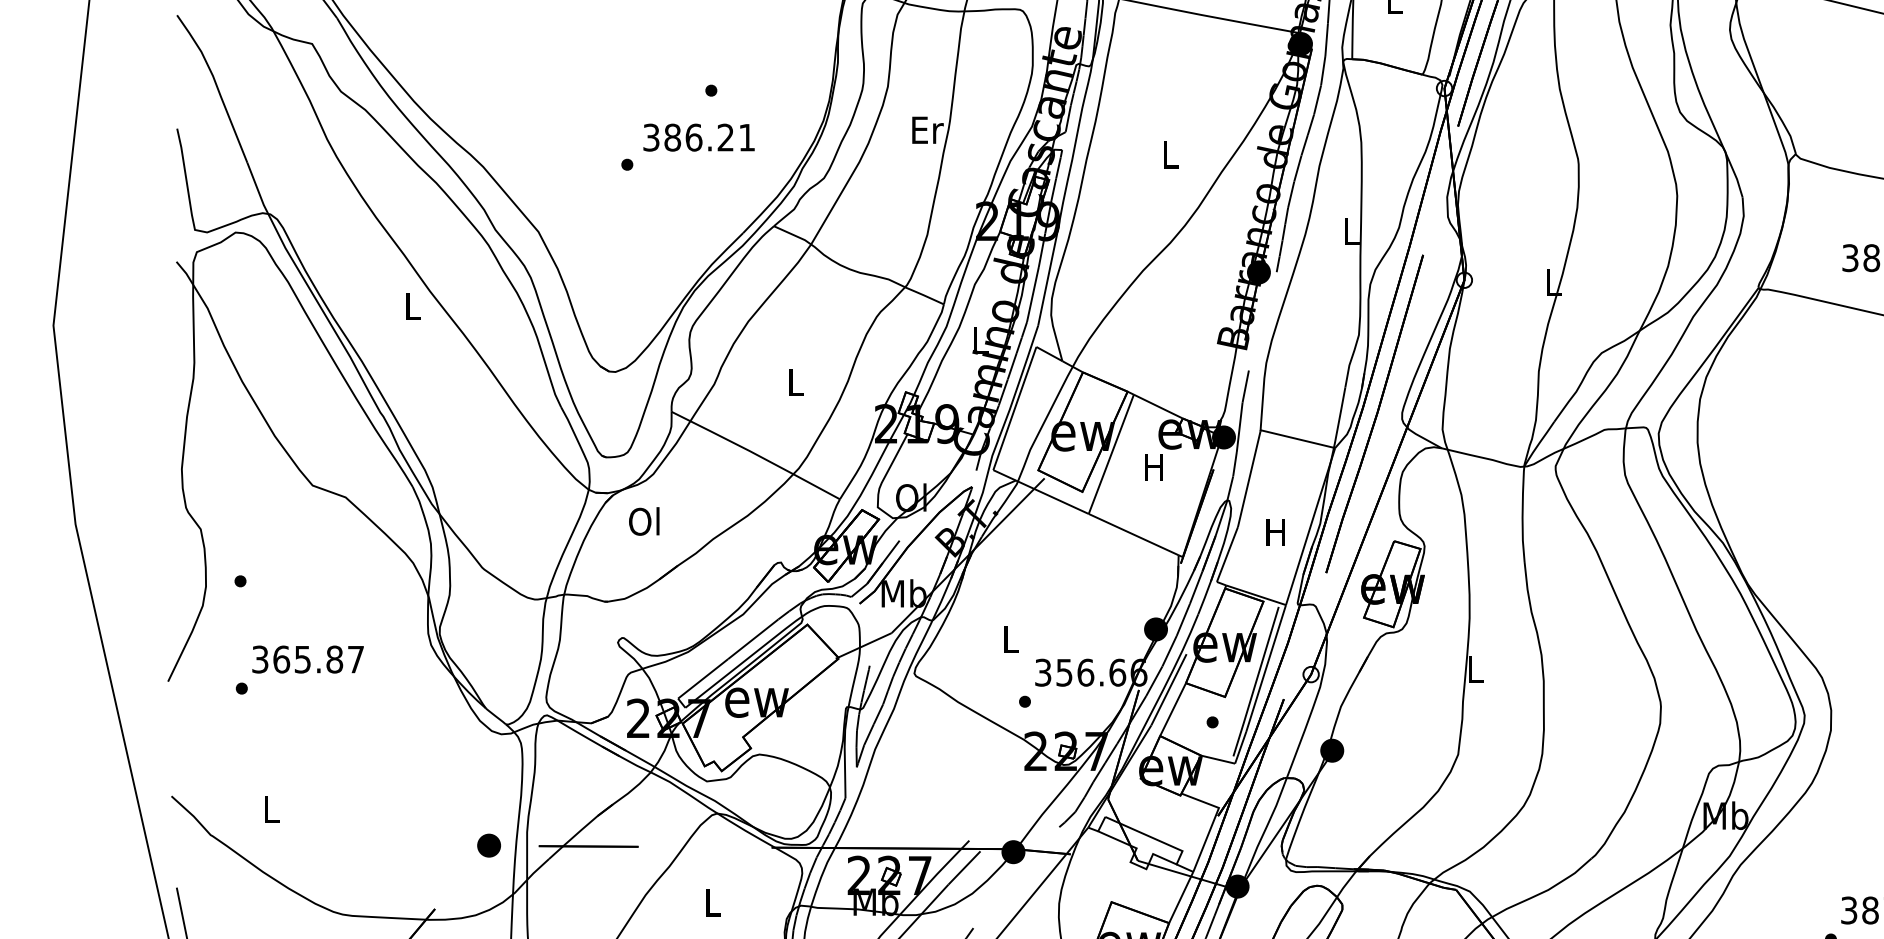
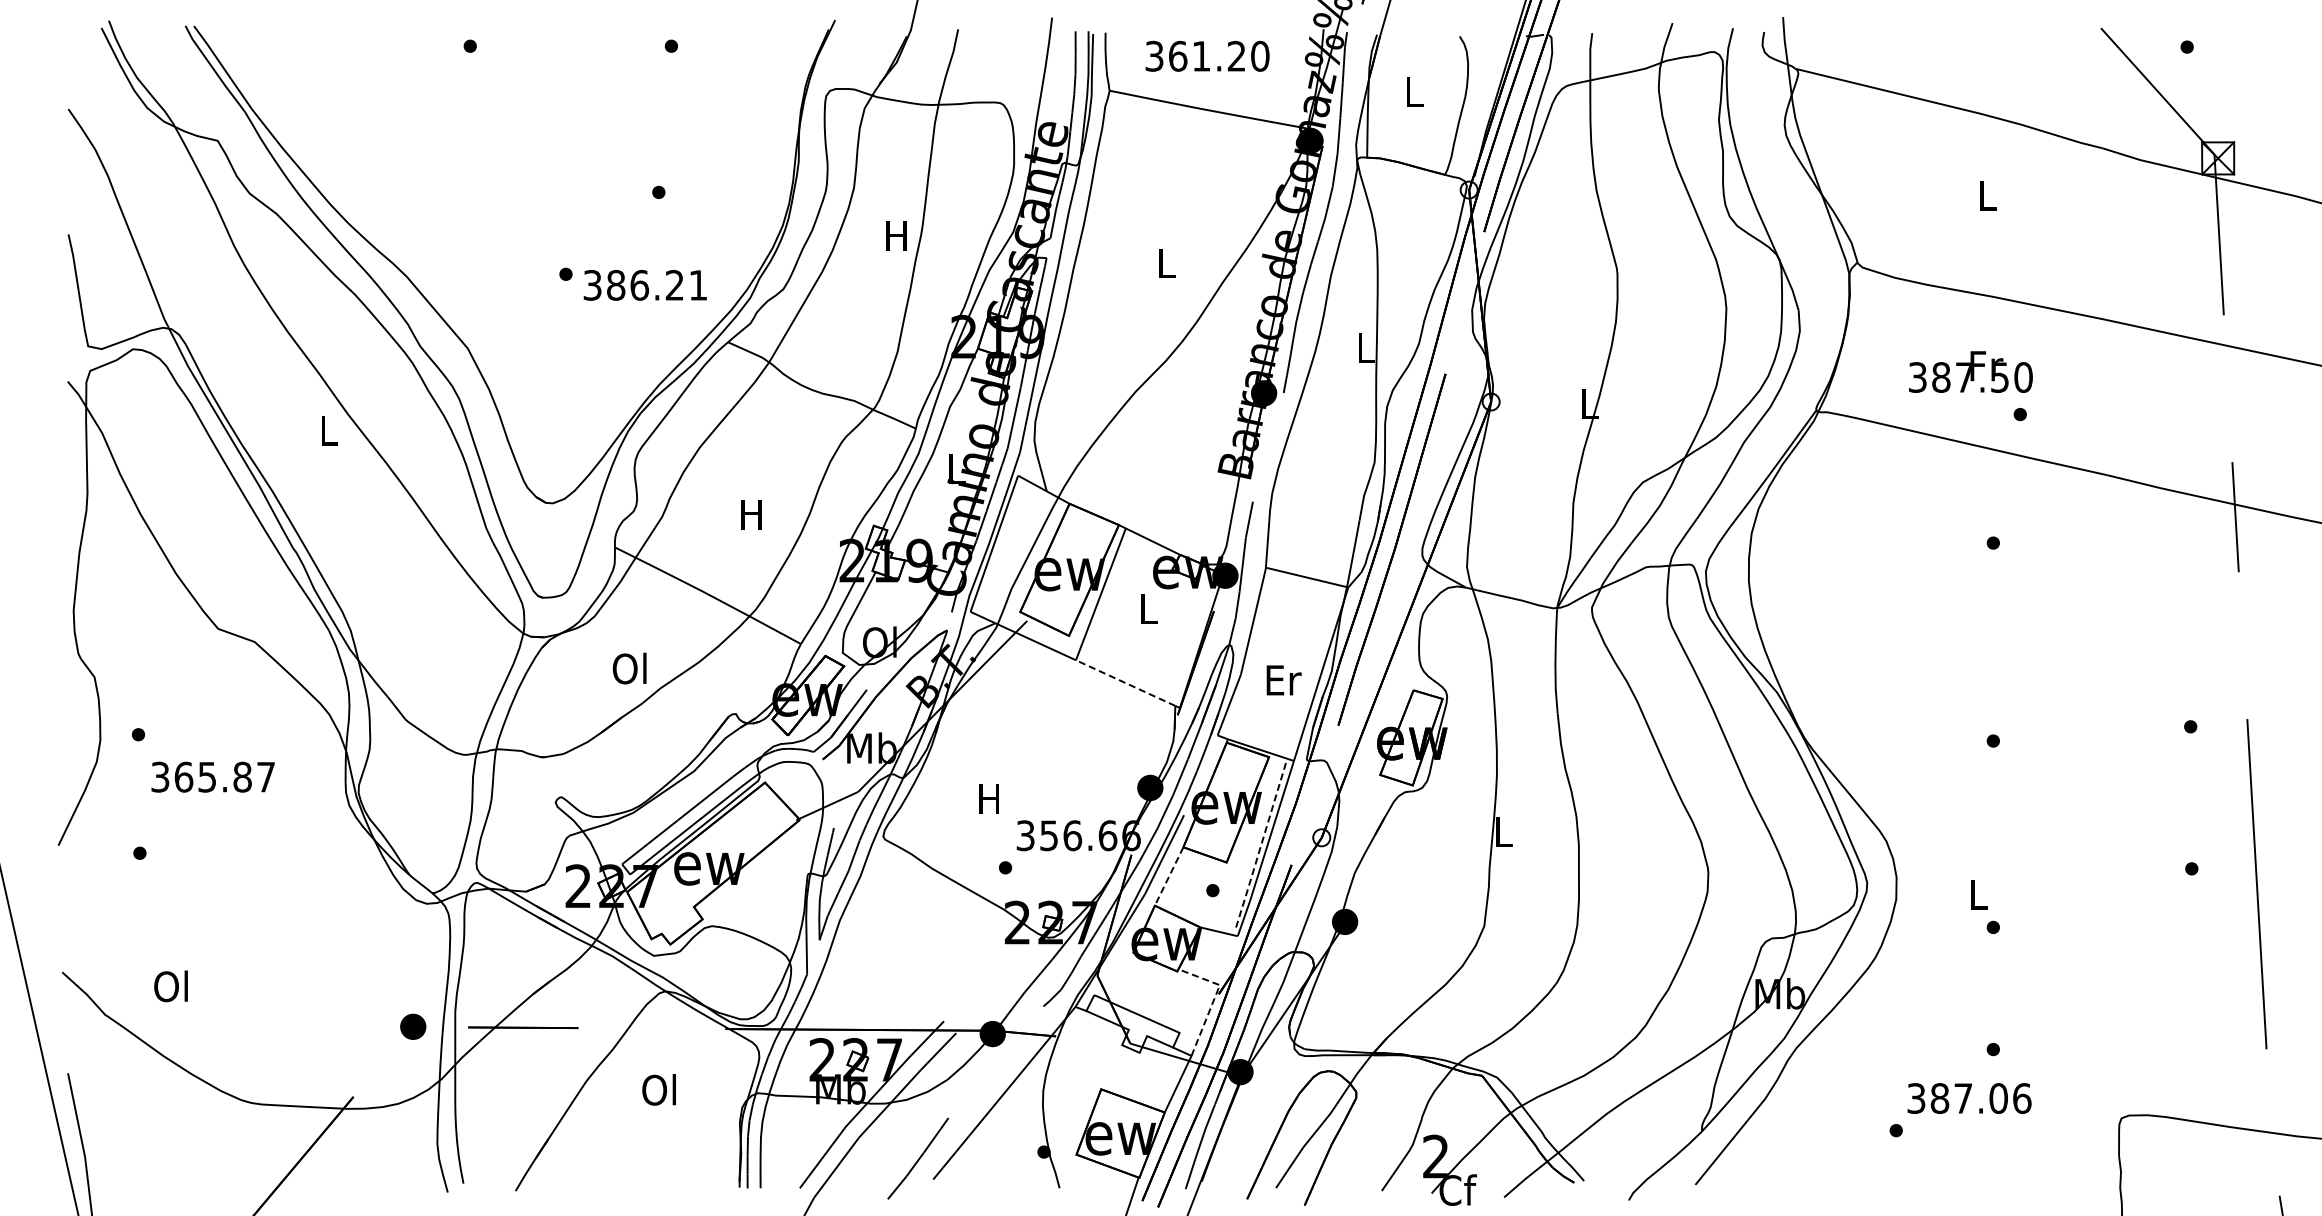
text: (928, 130) -> (898, 236), Er -> H
text: (698, 137) -> (644, 285), moved
text: (795, 382) -> (751, 514), L -> H
text: (1153, 467) -> (1147, 608), H -> L
text: (644, 521) -> (629, 668), moved
text: (1276, 532) -> (1283, 680), H -> Er
line: (1133, 534) -> (1125, 683), solid -> dashed
text: (1009, 639) -> (988, 798), L -> H
text: (307, 658) -> (212, 776), moved
line: (1255, 682) -> (1260, 846), solid -> dashed
line: (1172, 709) -> (1168, 876), solid -> dashed
text: (269, 809) -> (170, 986), L -> Ol
line: (1214, 820) -> (1214, 998), solid -> dashed
text: (711, 902) -> (658, 1089), L -> Ol

